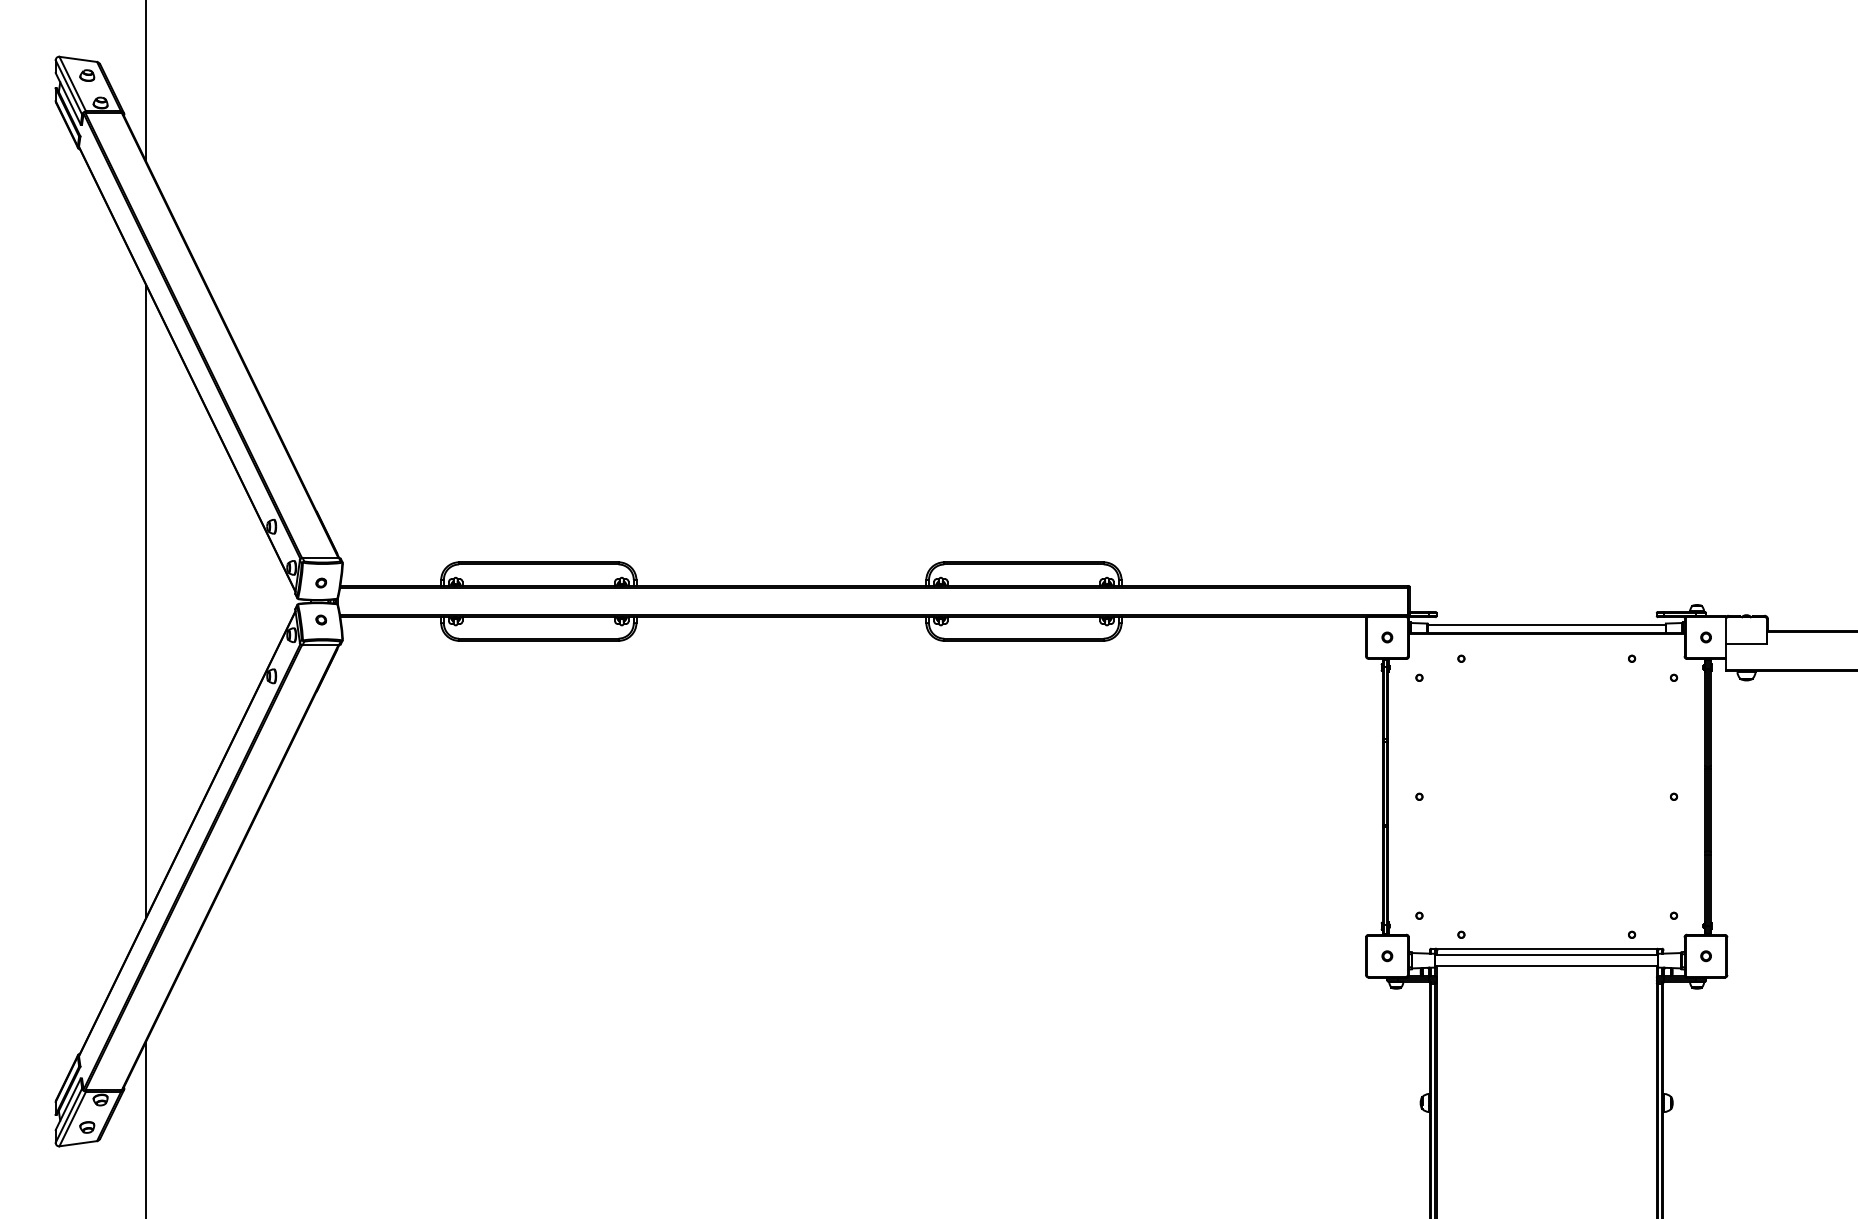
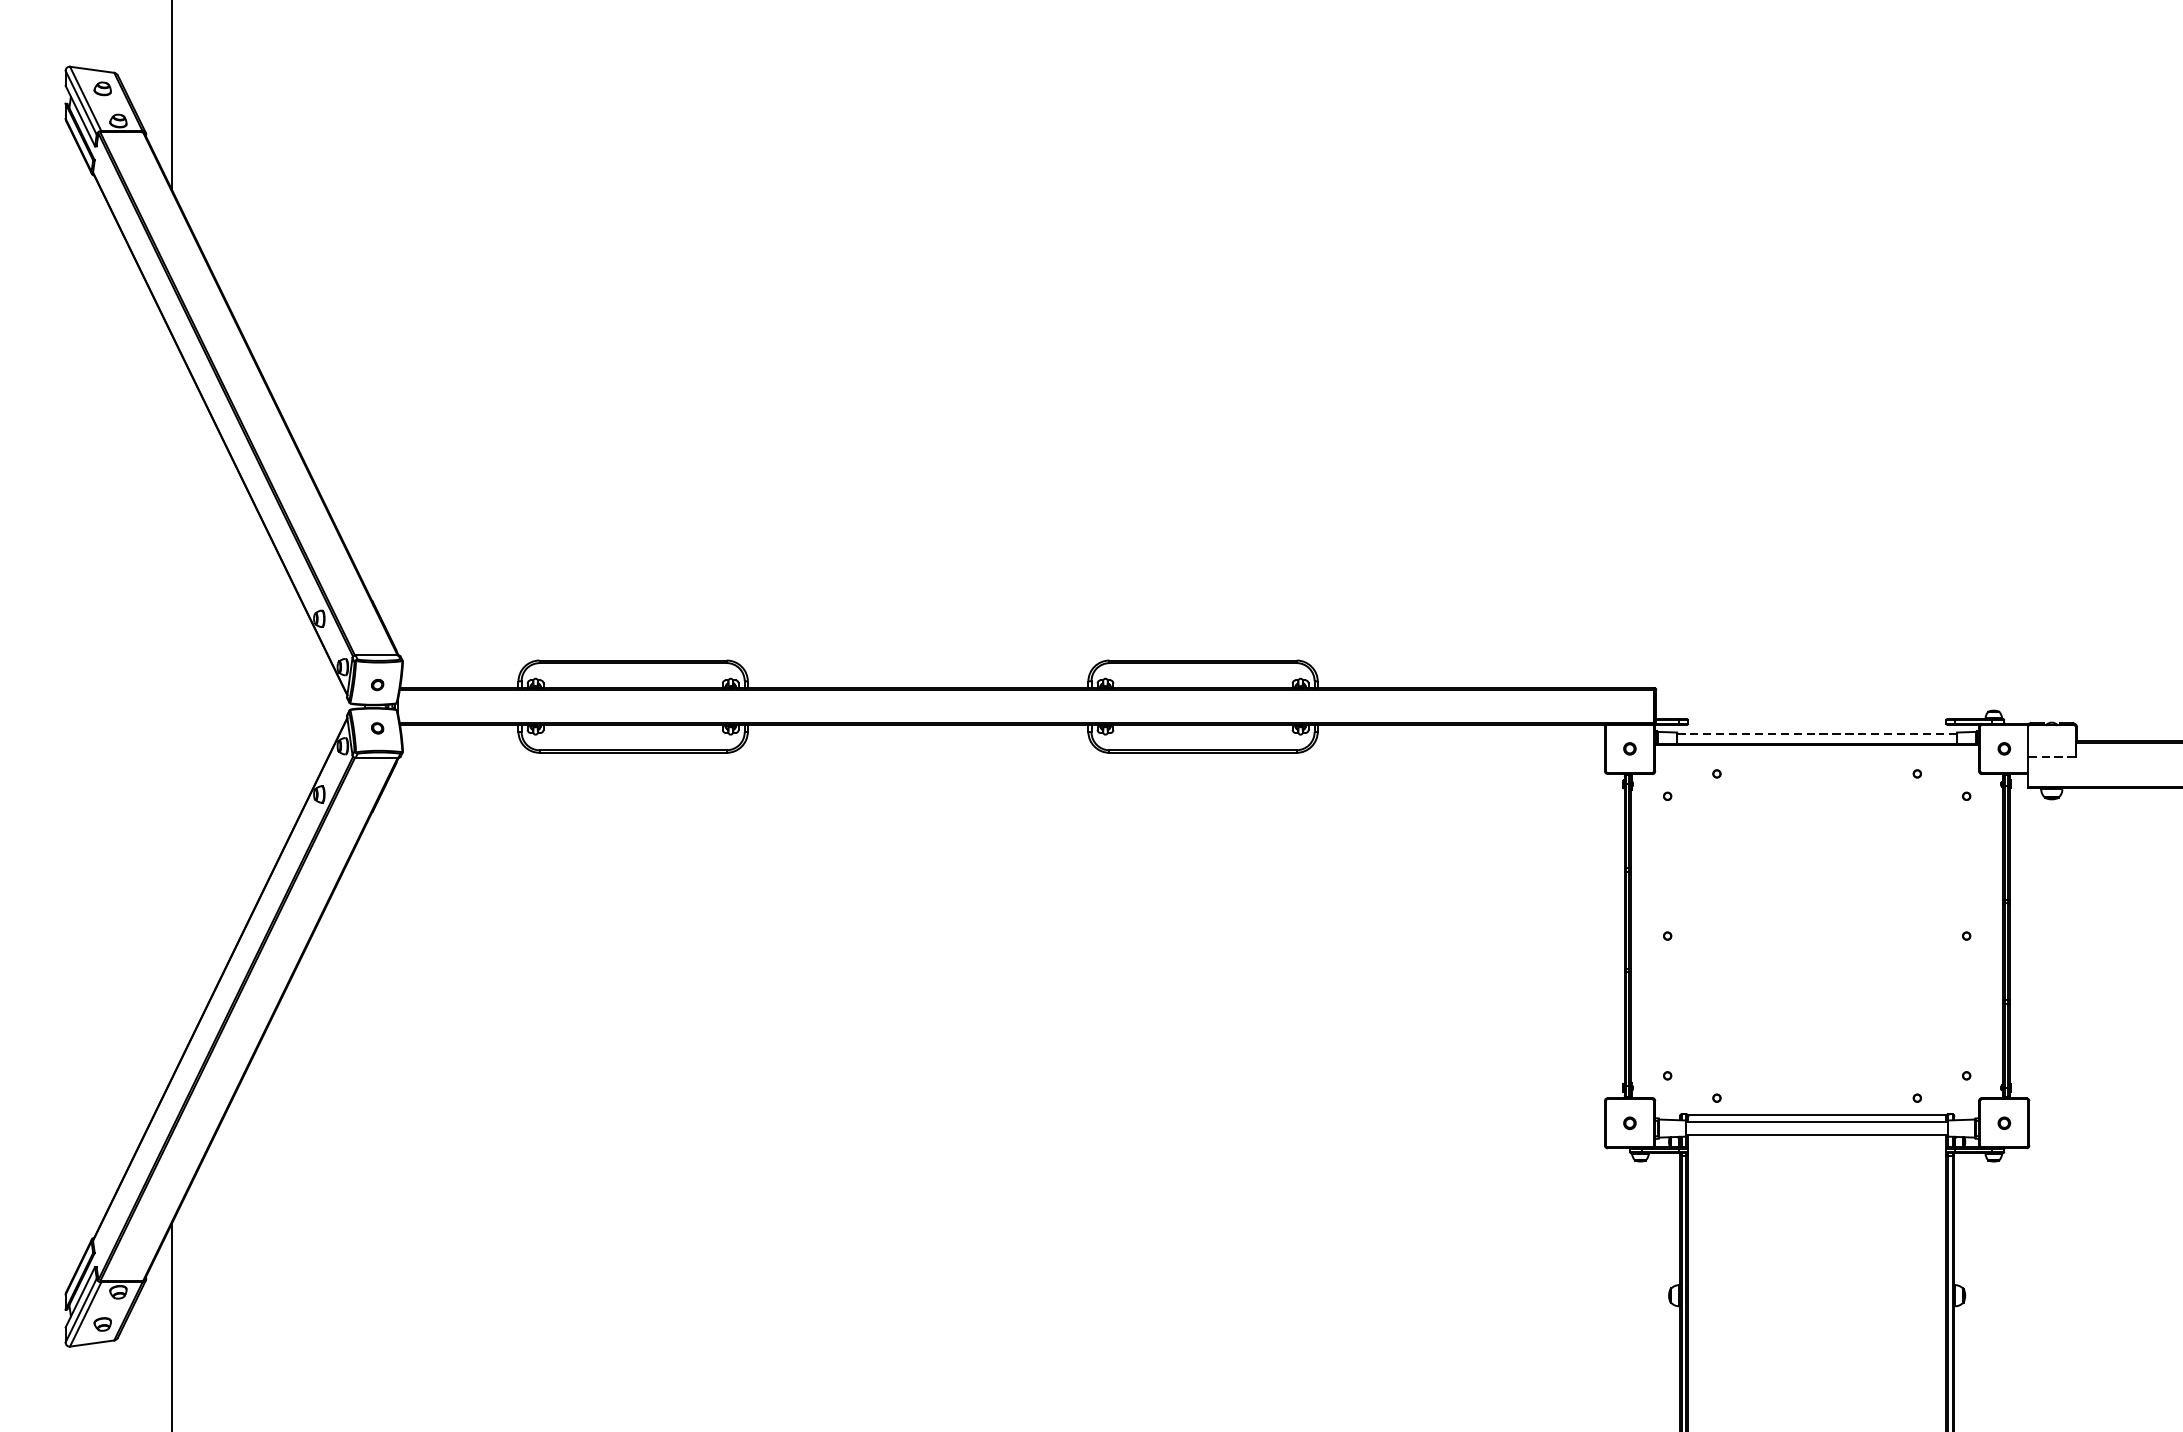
line: (146, 601) -> (172, 706), removed
line: (1546, 625) -> (1816, 734), solid -> dashed
line: (1746, 644) -> (2051, 757), solid -> dashed

